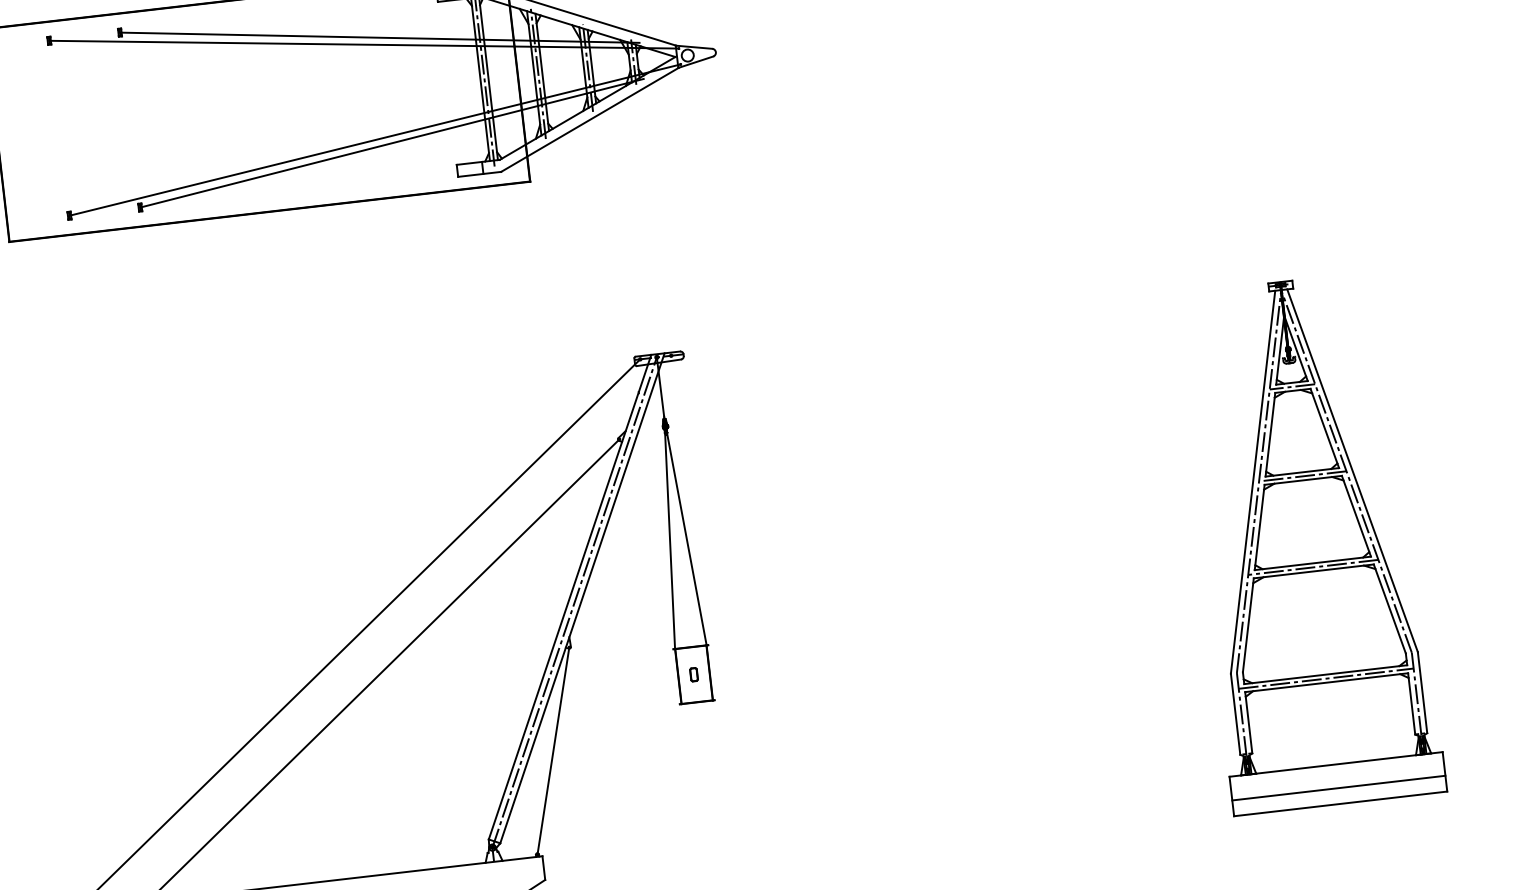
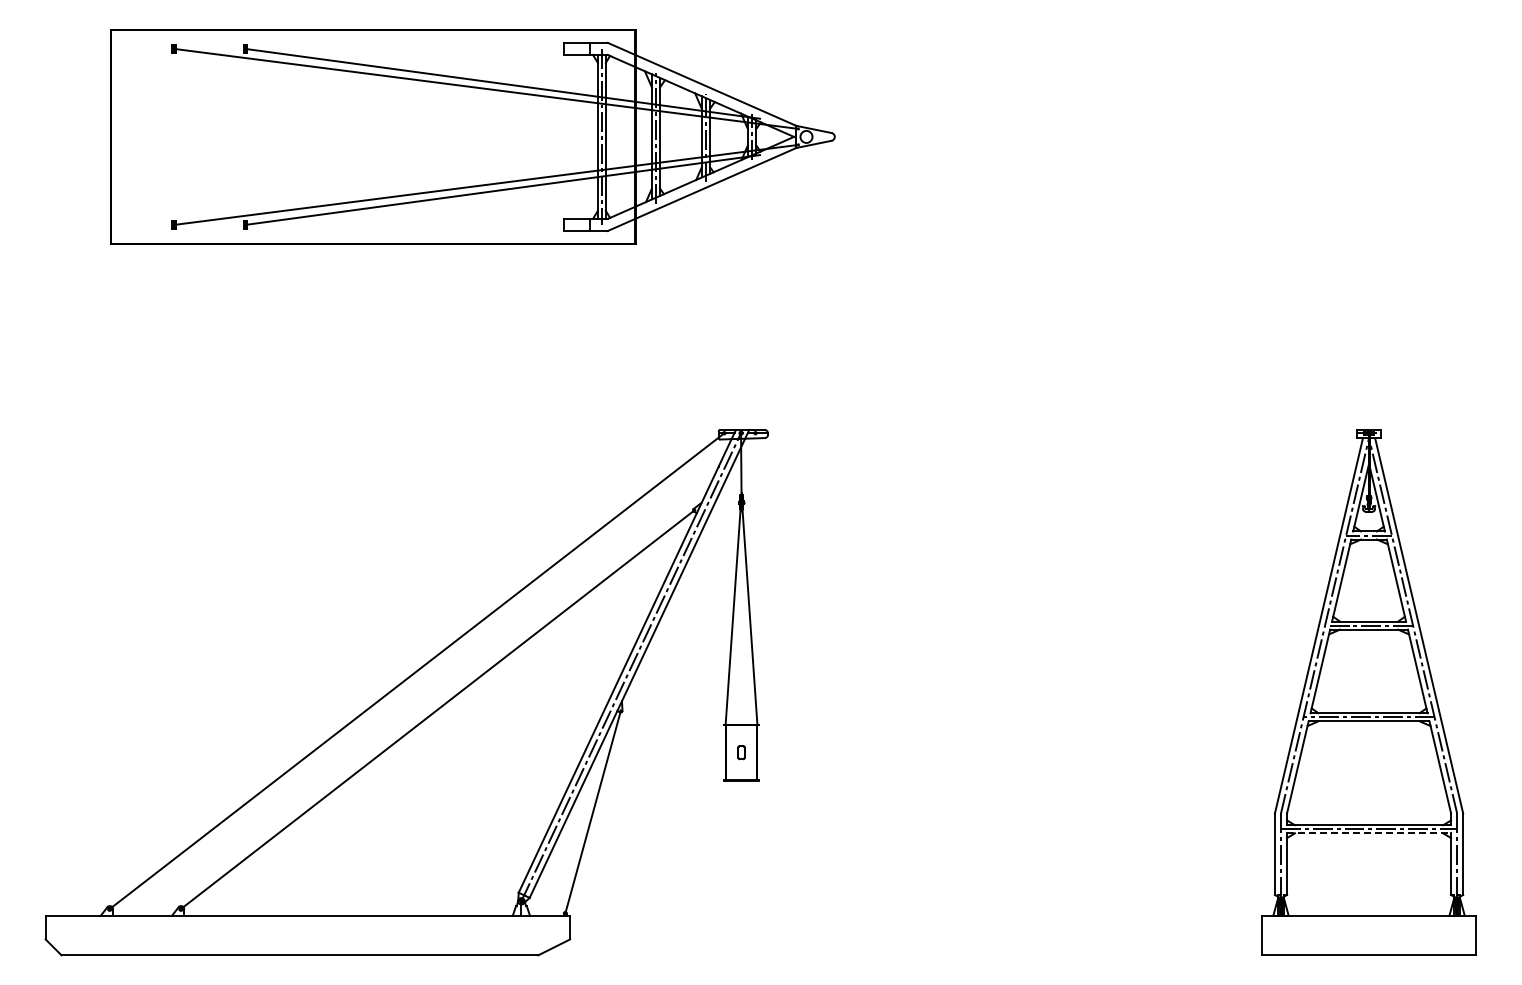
line: (1327, 682) -> (1369, 833), solid -> dashed
line: (1338, 788) -> (1368, 939), removed

